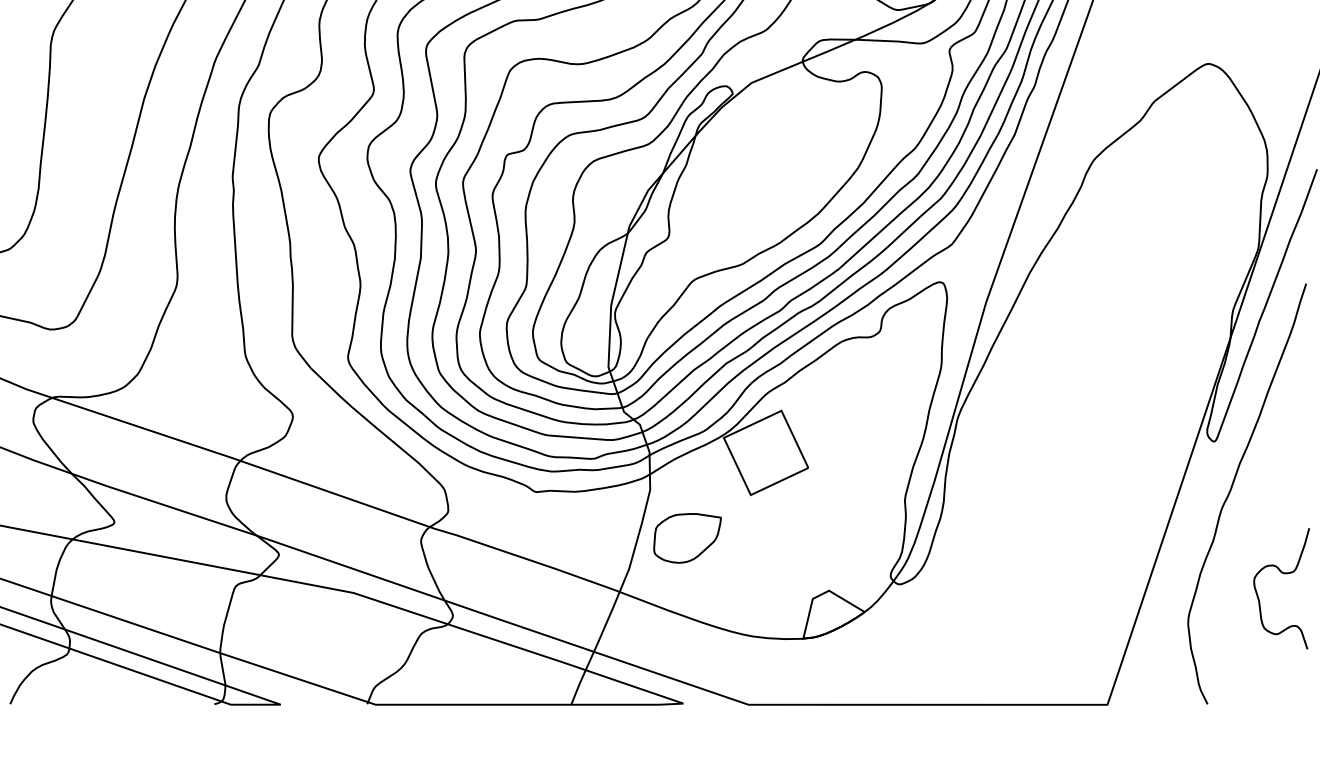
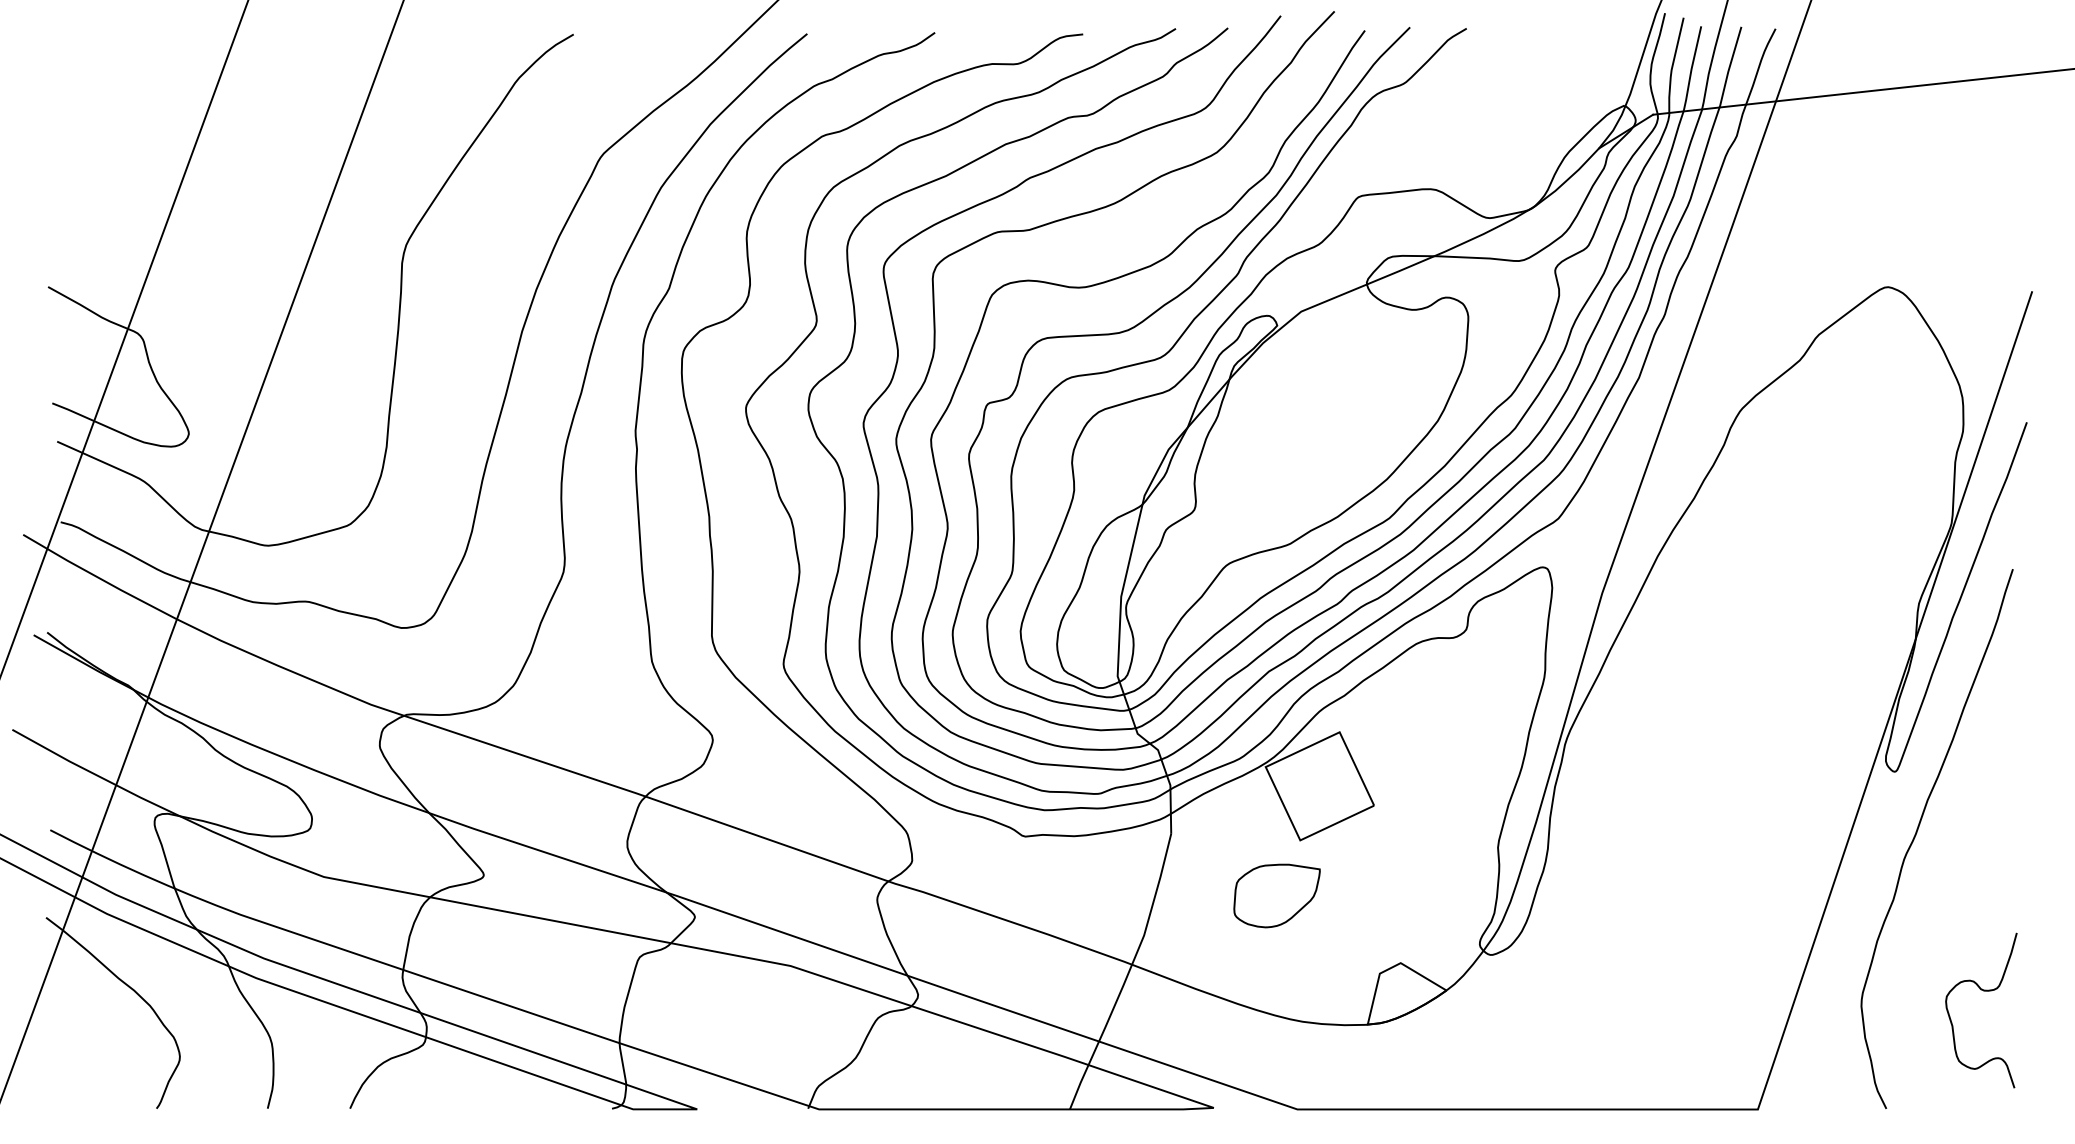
part: (687, 538) -> (1276, 895), moved
curve: (1283, 573) -> (1983, 991), moved

